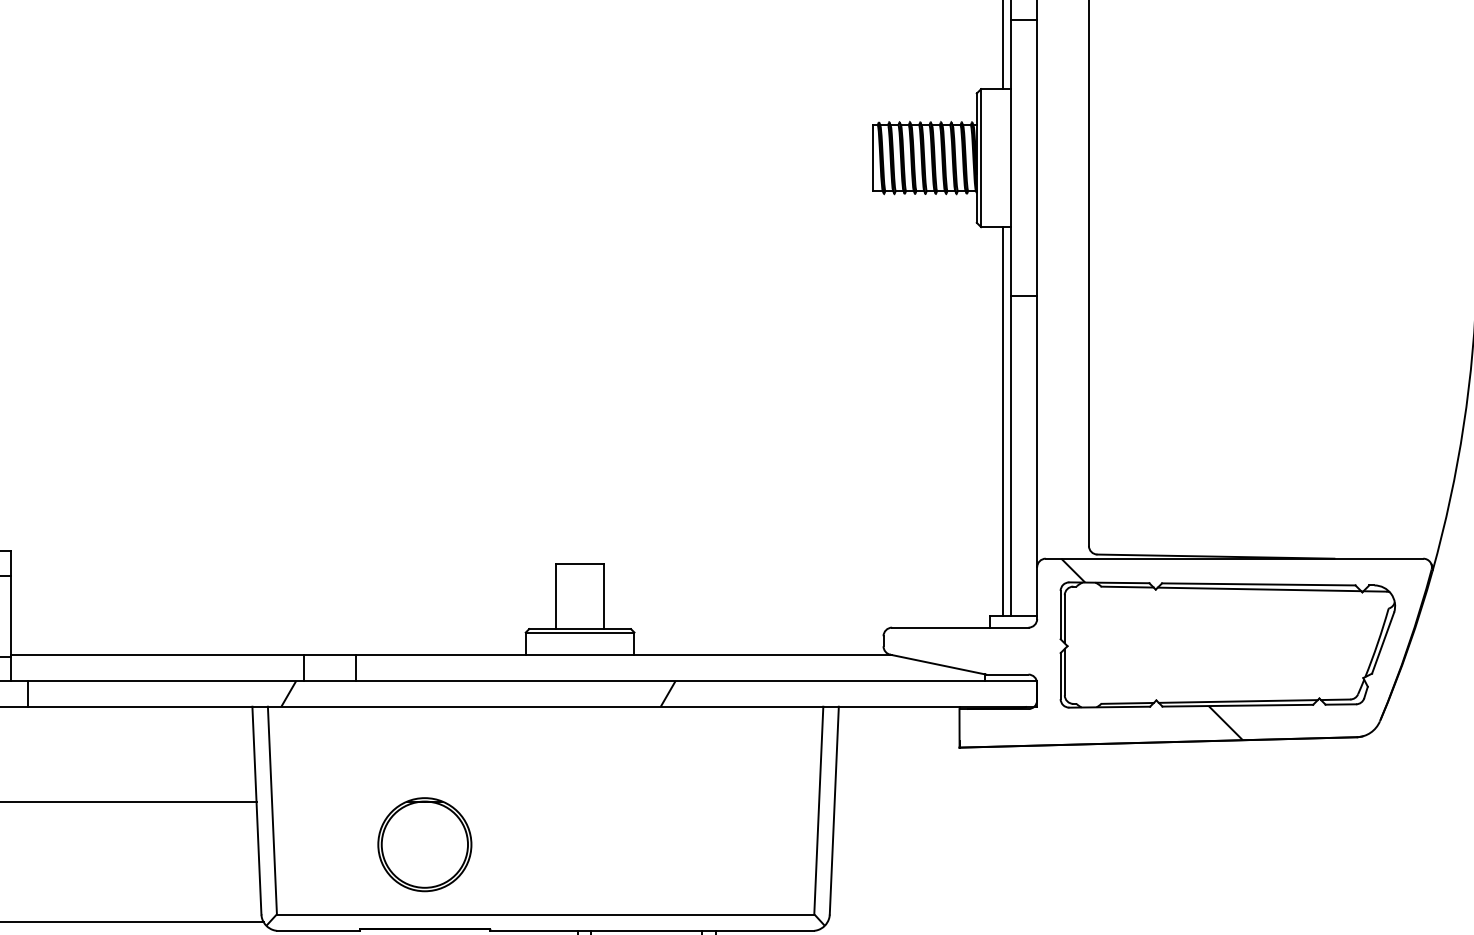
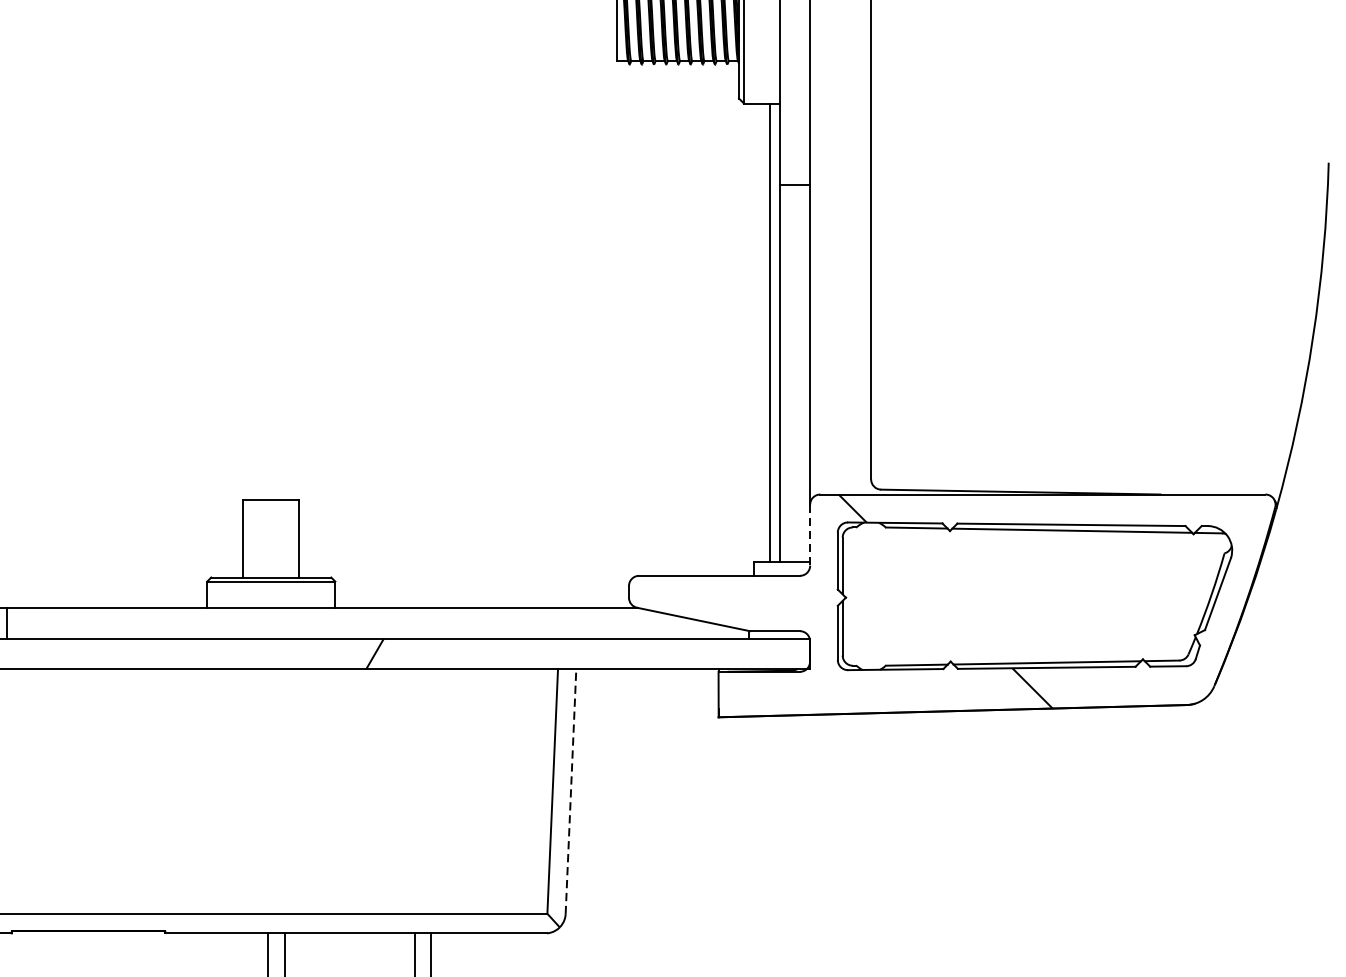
line: (1037, 593) -> (810, 535), solid -> dashed
line: (834, 810) -> (571, 791), solid -> dashed
part: (424, 844) -> (87, 831), removed

